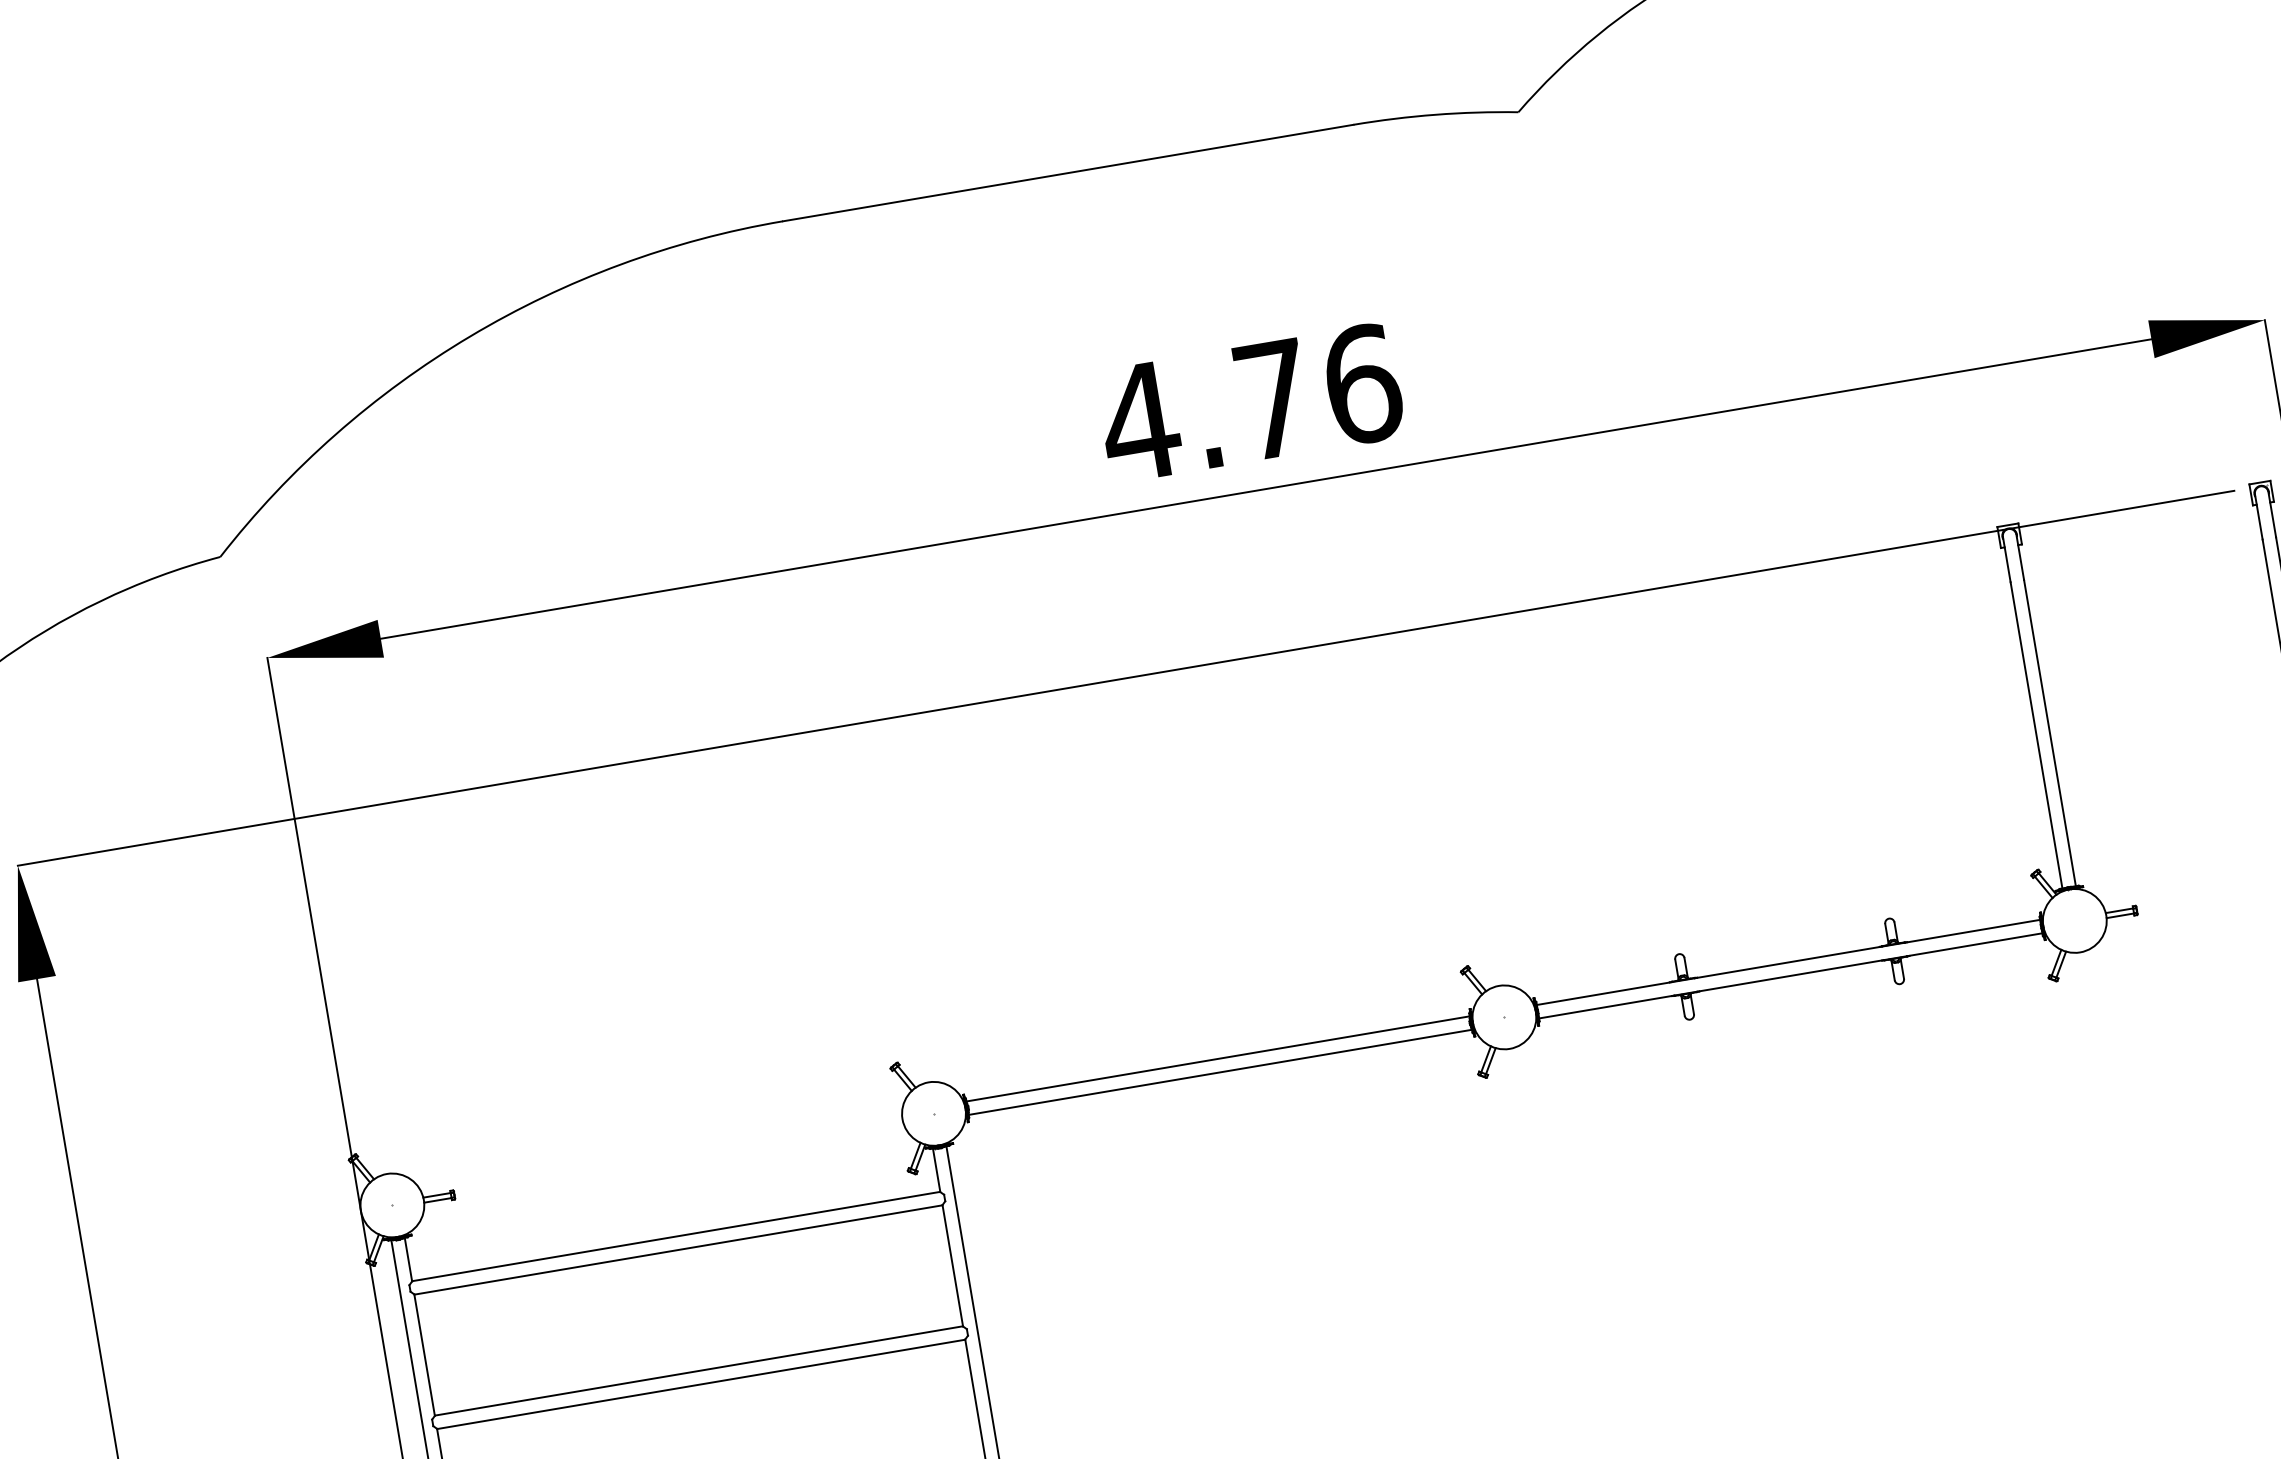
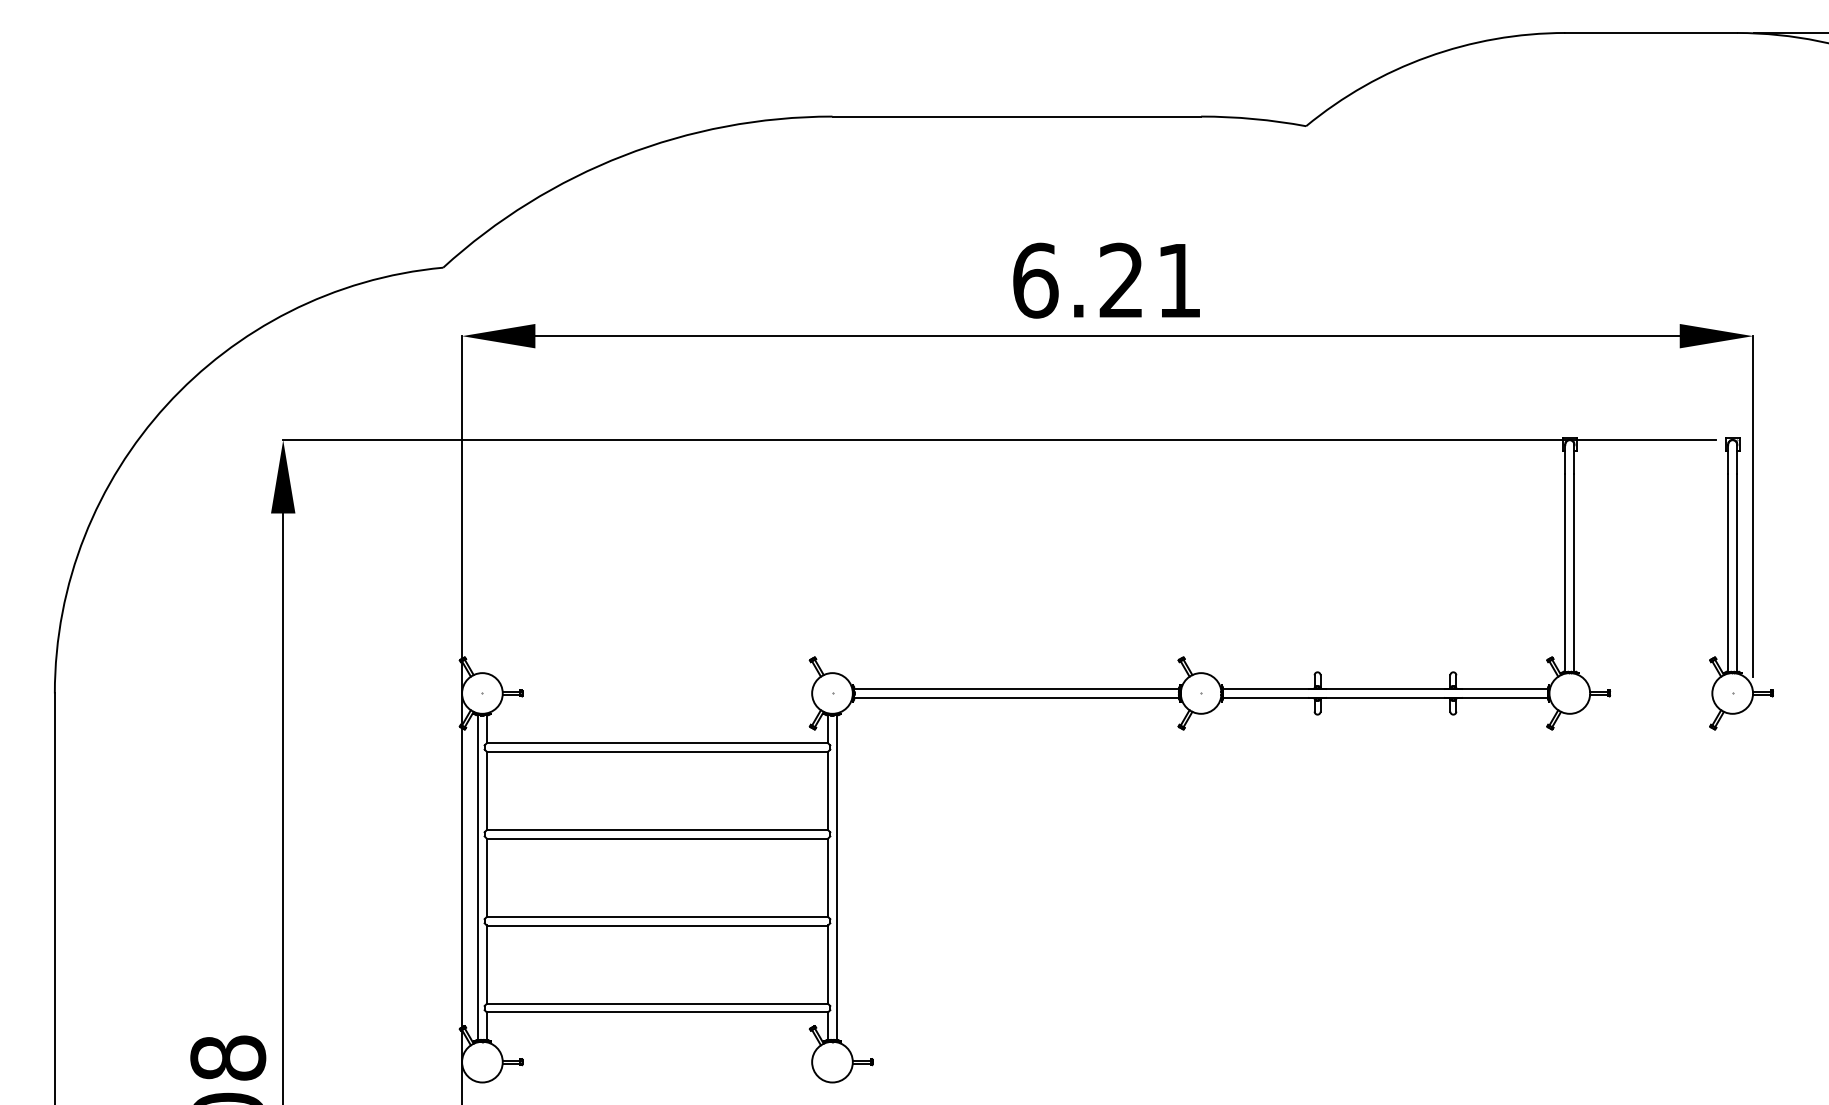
text: (1249, 403) -> (1106, 280), 4.76 -> 6.21

